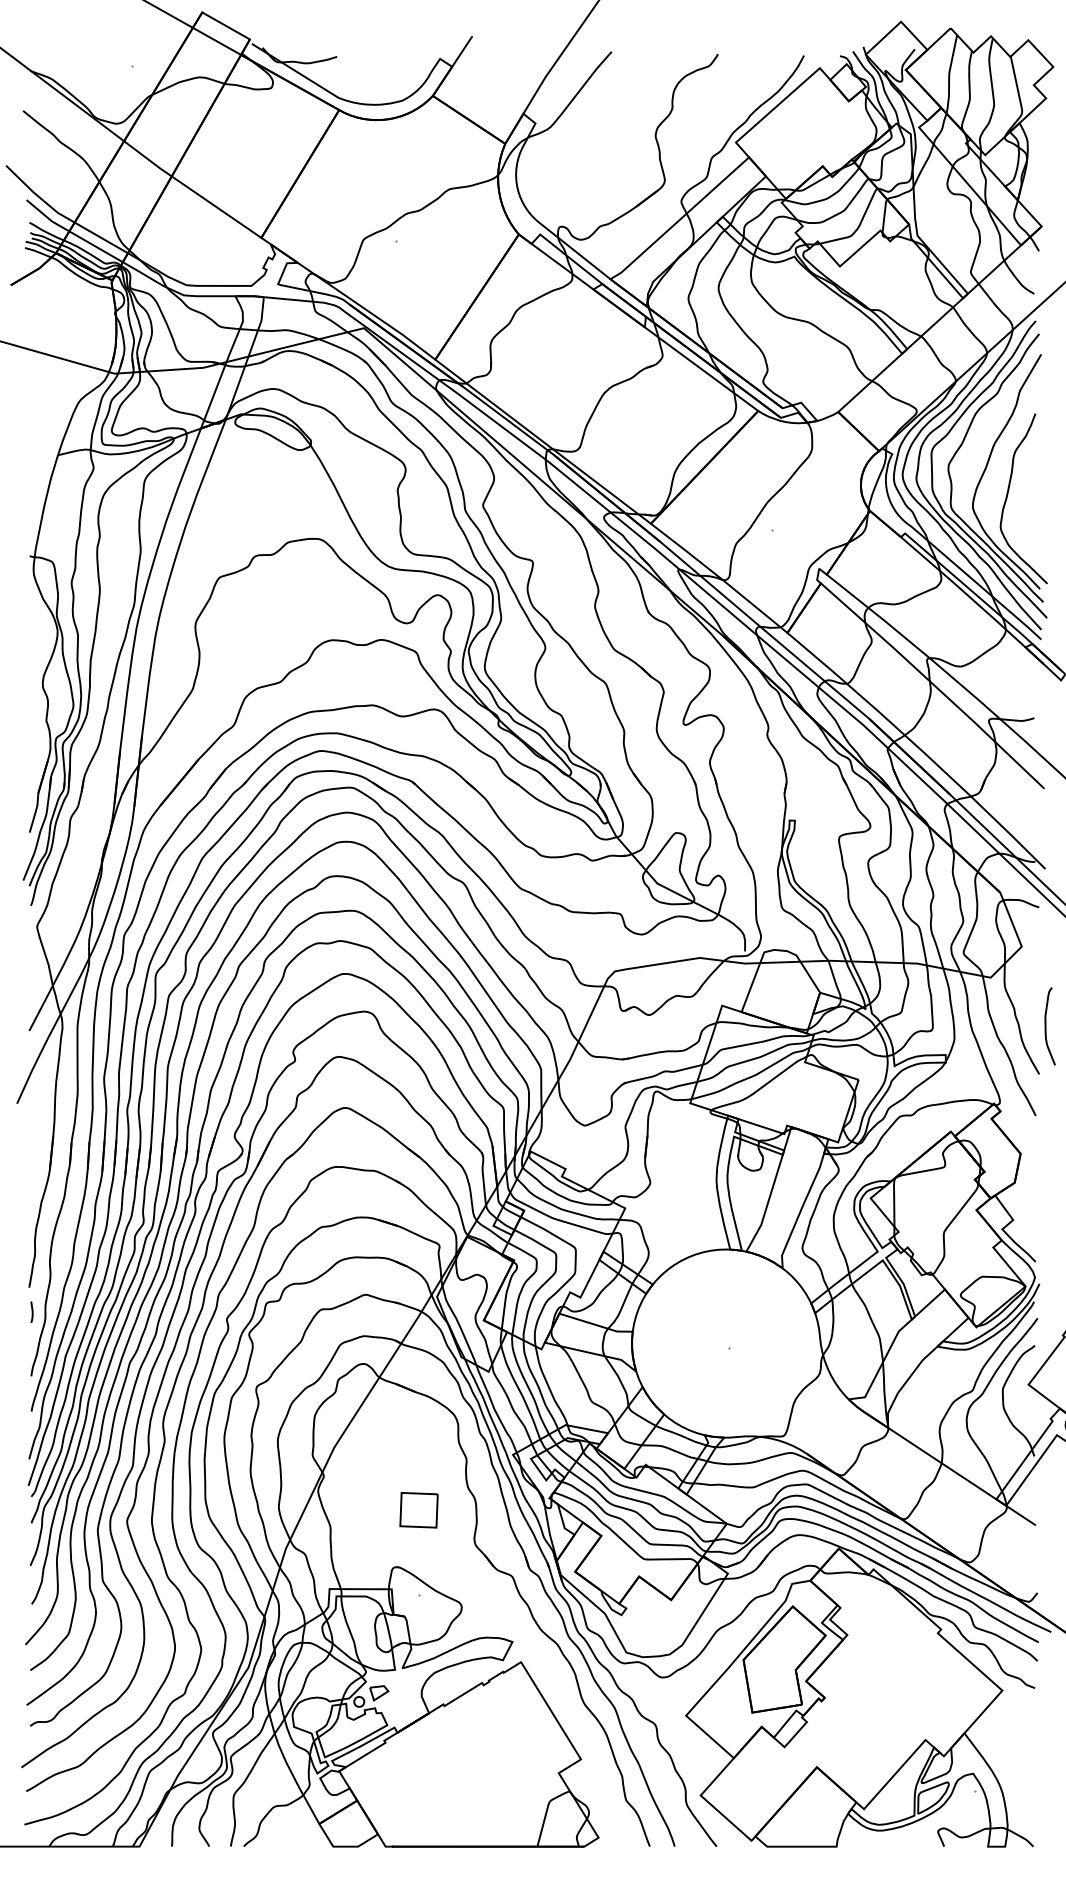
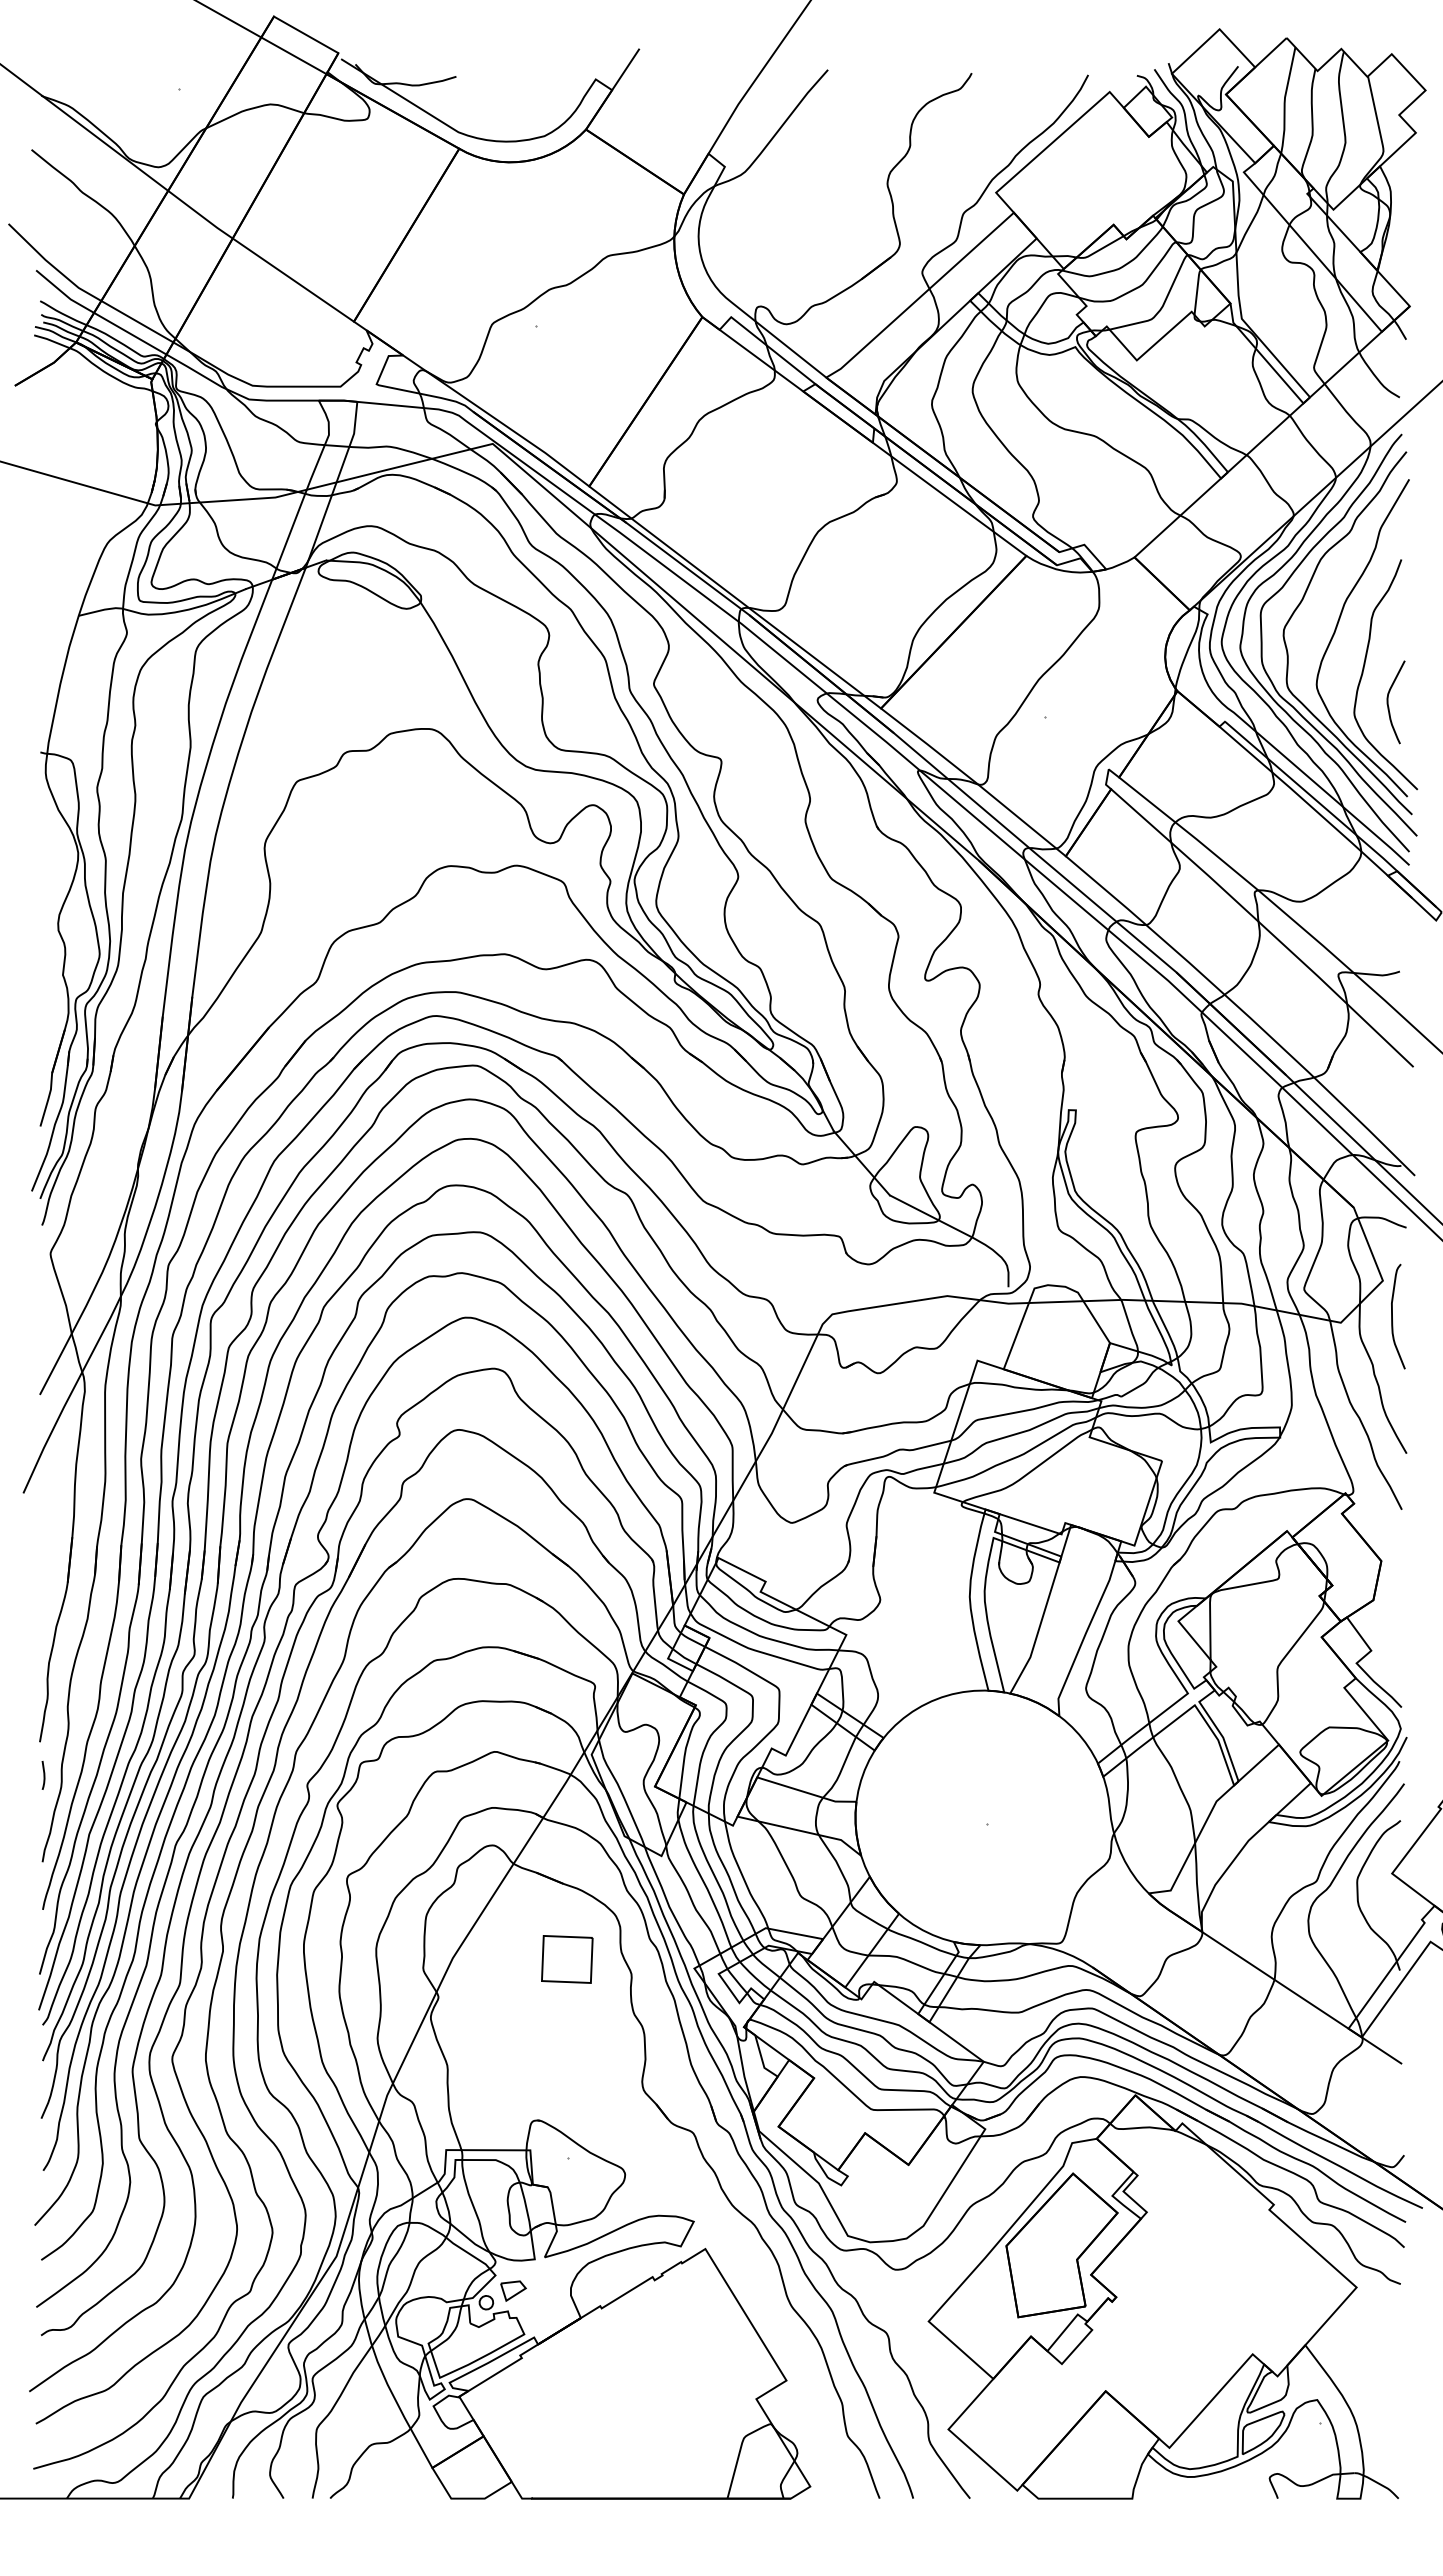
curve: (1025, 519) -> (1388, 702), added
curve: (1045, 1026) -> (1392, 1316), moved
part: (419, 1510) -> (567, 1959), moved

